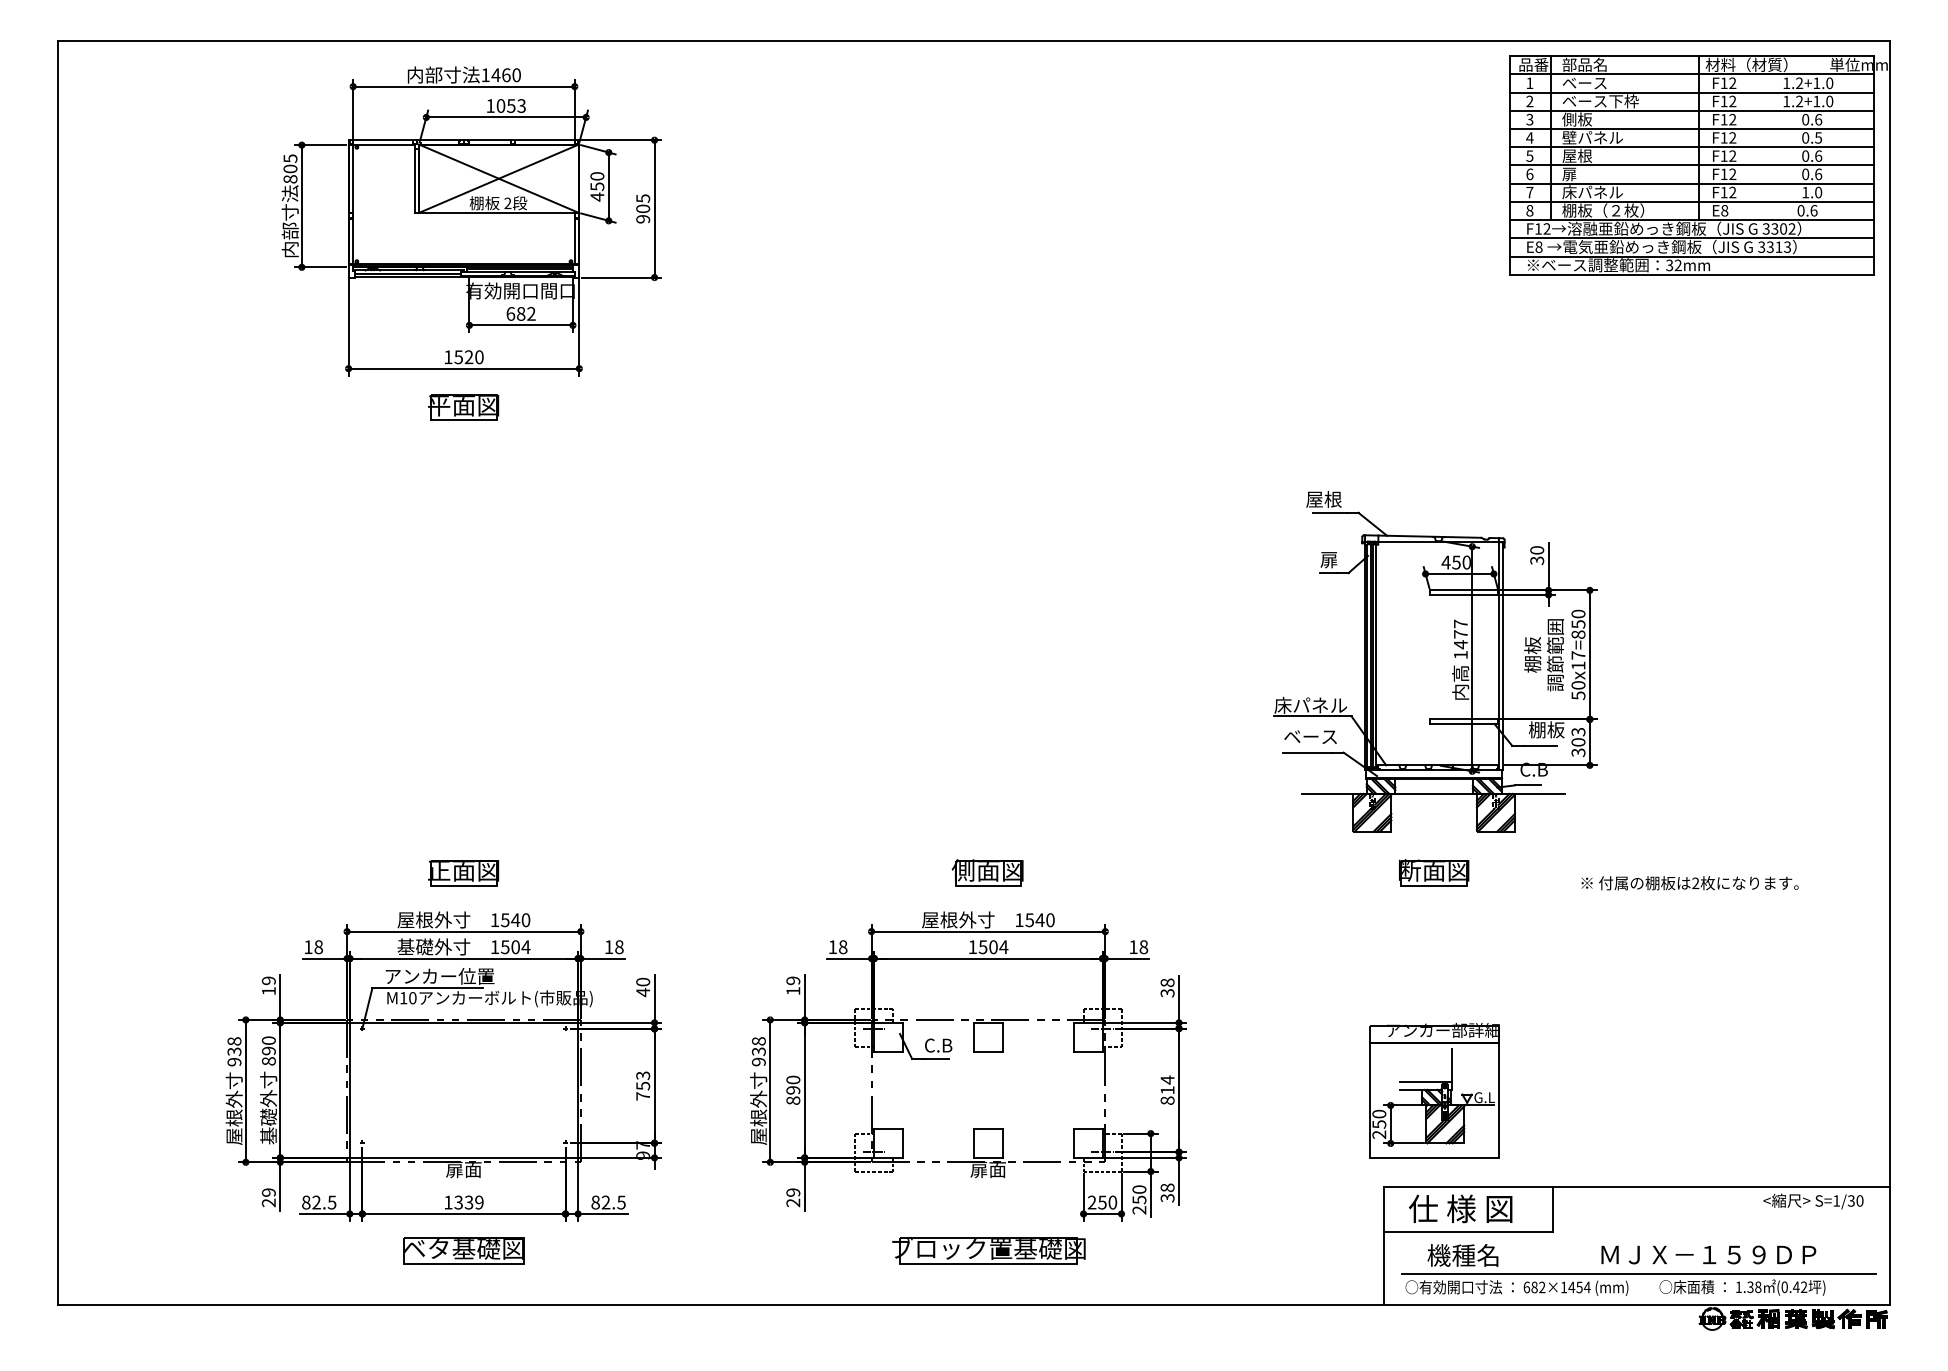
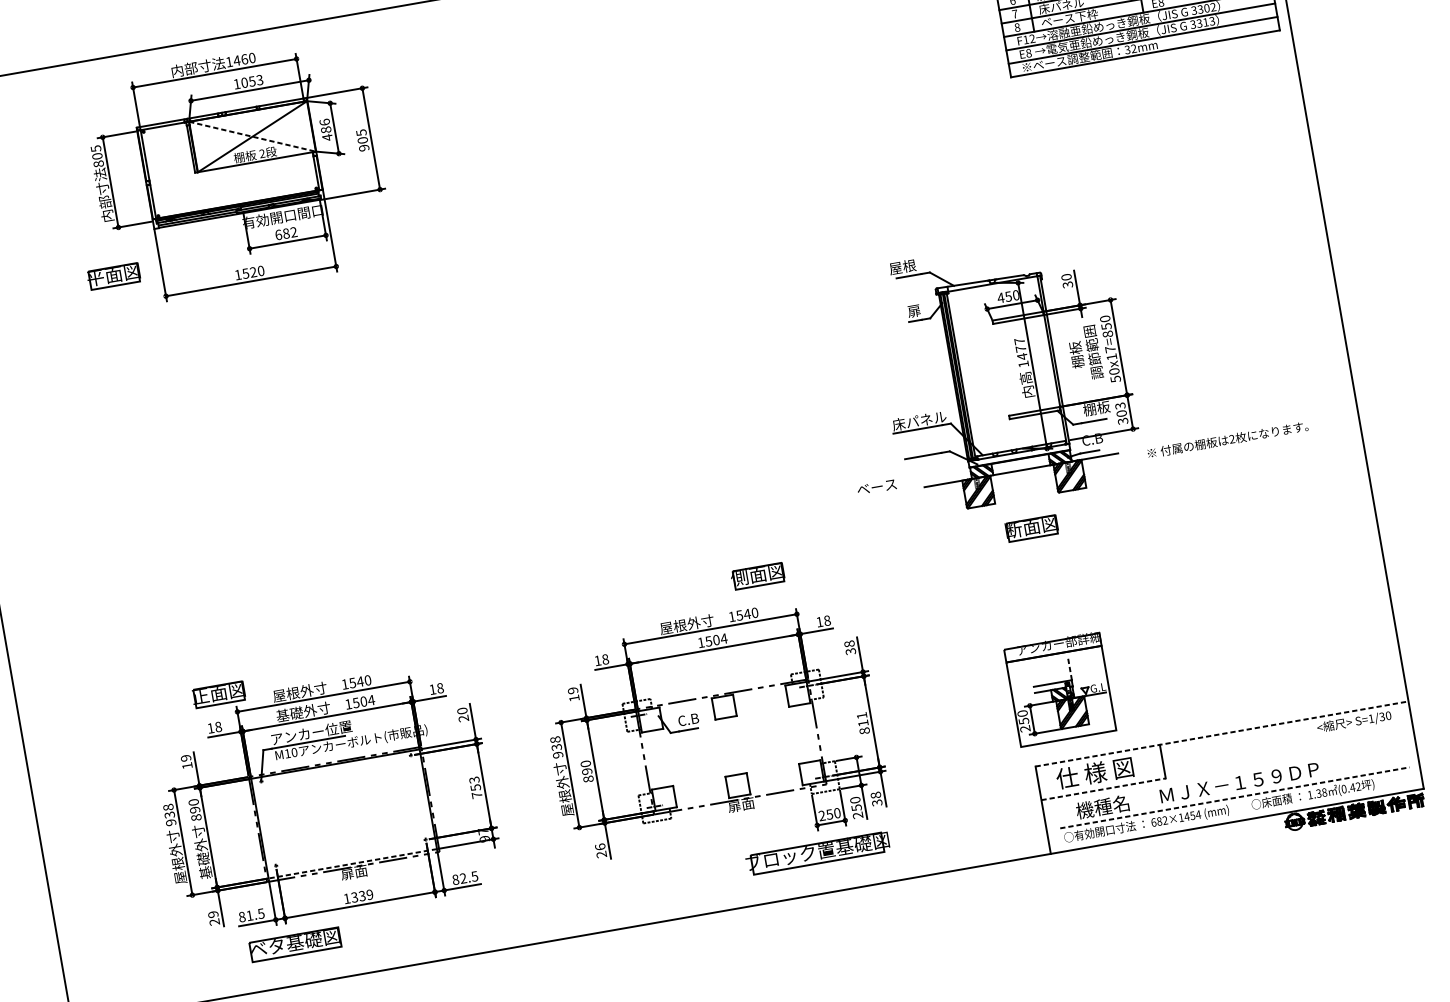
line: (498, 178) -> (252, 136), solid -> dashed
text: (597, 181) -> (325, 126), 450 -> 486
text: (1603, 210) -> (1071, 17), 棚板（２枚） -> ベース下枠
part: (463, 407) -> (113, 276), moved
text: (1310, 736) -> (876, 486), moved
part: (987, 872) -> (757, 576), moved
part: (463, 873) -> (218, 695), moved
text: (1689, 883) -> (1227, 440), moved
text: (642, 992) -> (463, 718), 40 -> 20
line: (1451, 1064) -> (1069, 667), solid -> dashed
text: (1167, 1079) -> (861, 715), 814 -> 811
line: (463, 1157) -> (352, 863), solid -> dashed
line: (1636, 1186) -> (1221, 733), solid -> dashed
text: (793, 1192) -> (600, 846), 29 -> 26
text: (316, 1202) -> (249, 915), 82.5 -> 81.5
line: (1468, 1232) -> (1103, 789), solid -> dashed
part: (463, 1250) -> (295, 944), moved
part: (988, 1250) -> (817, 853), moved
text: (1708, 1254) -> (1239, 782), moved
line: (1639, 1273) -> (1235, 797), solid -> dashed

